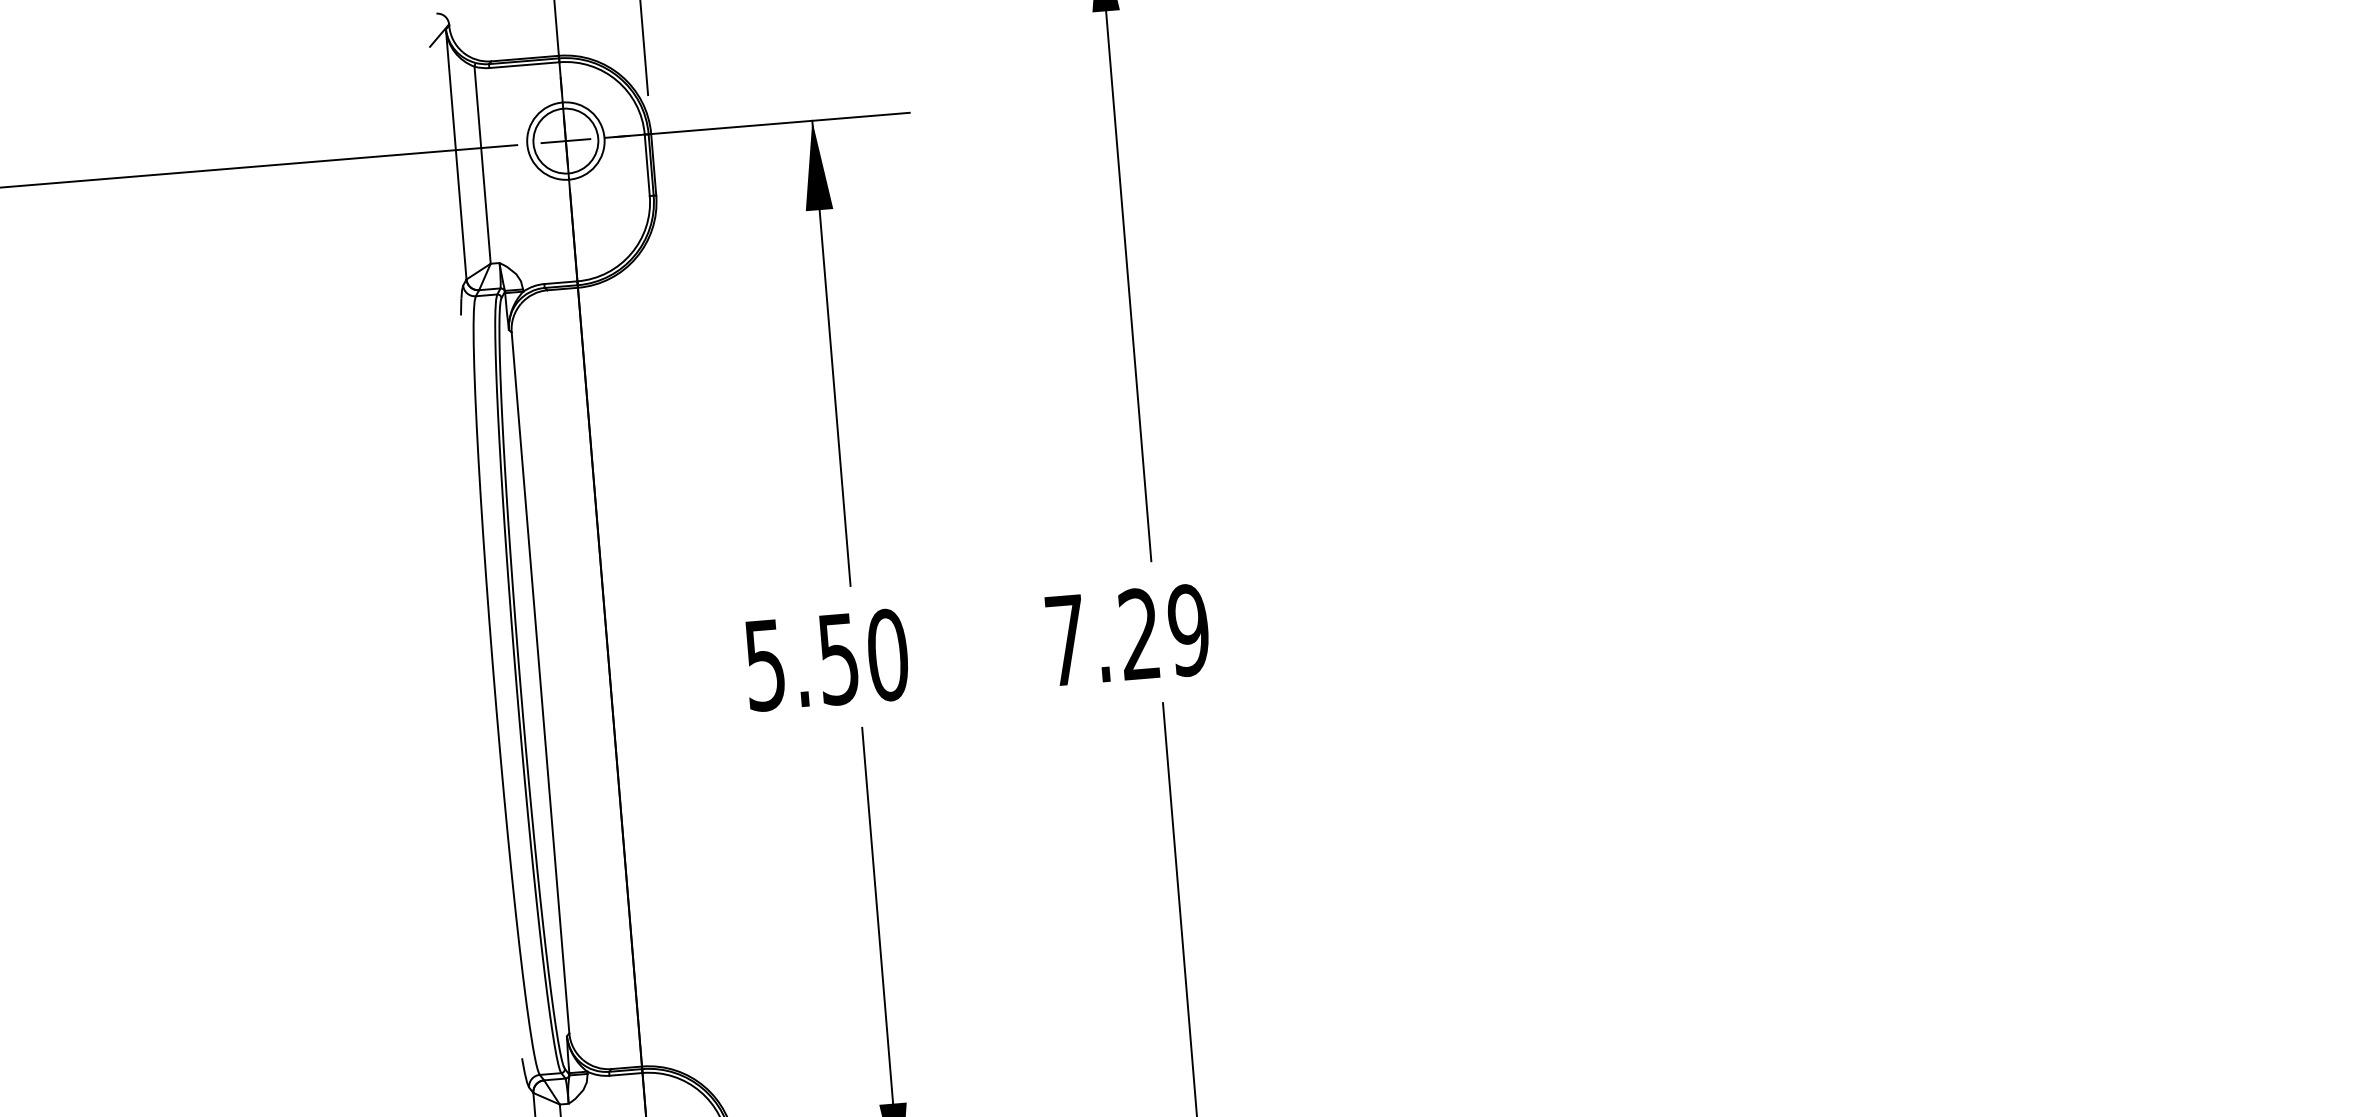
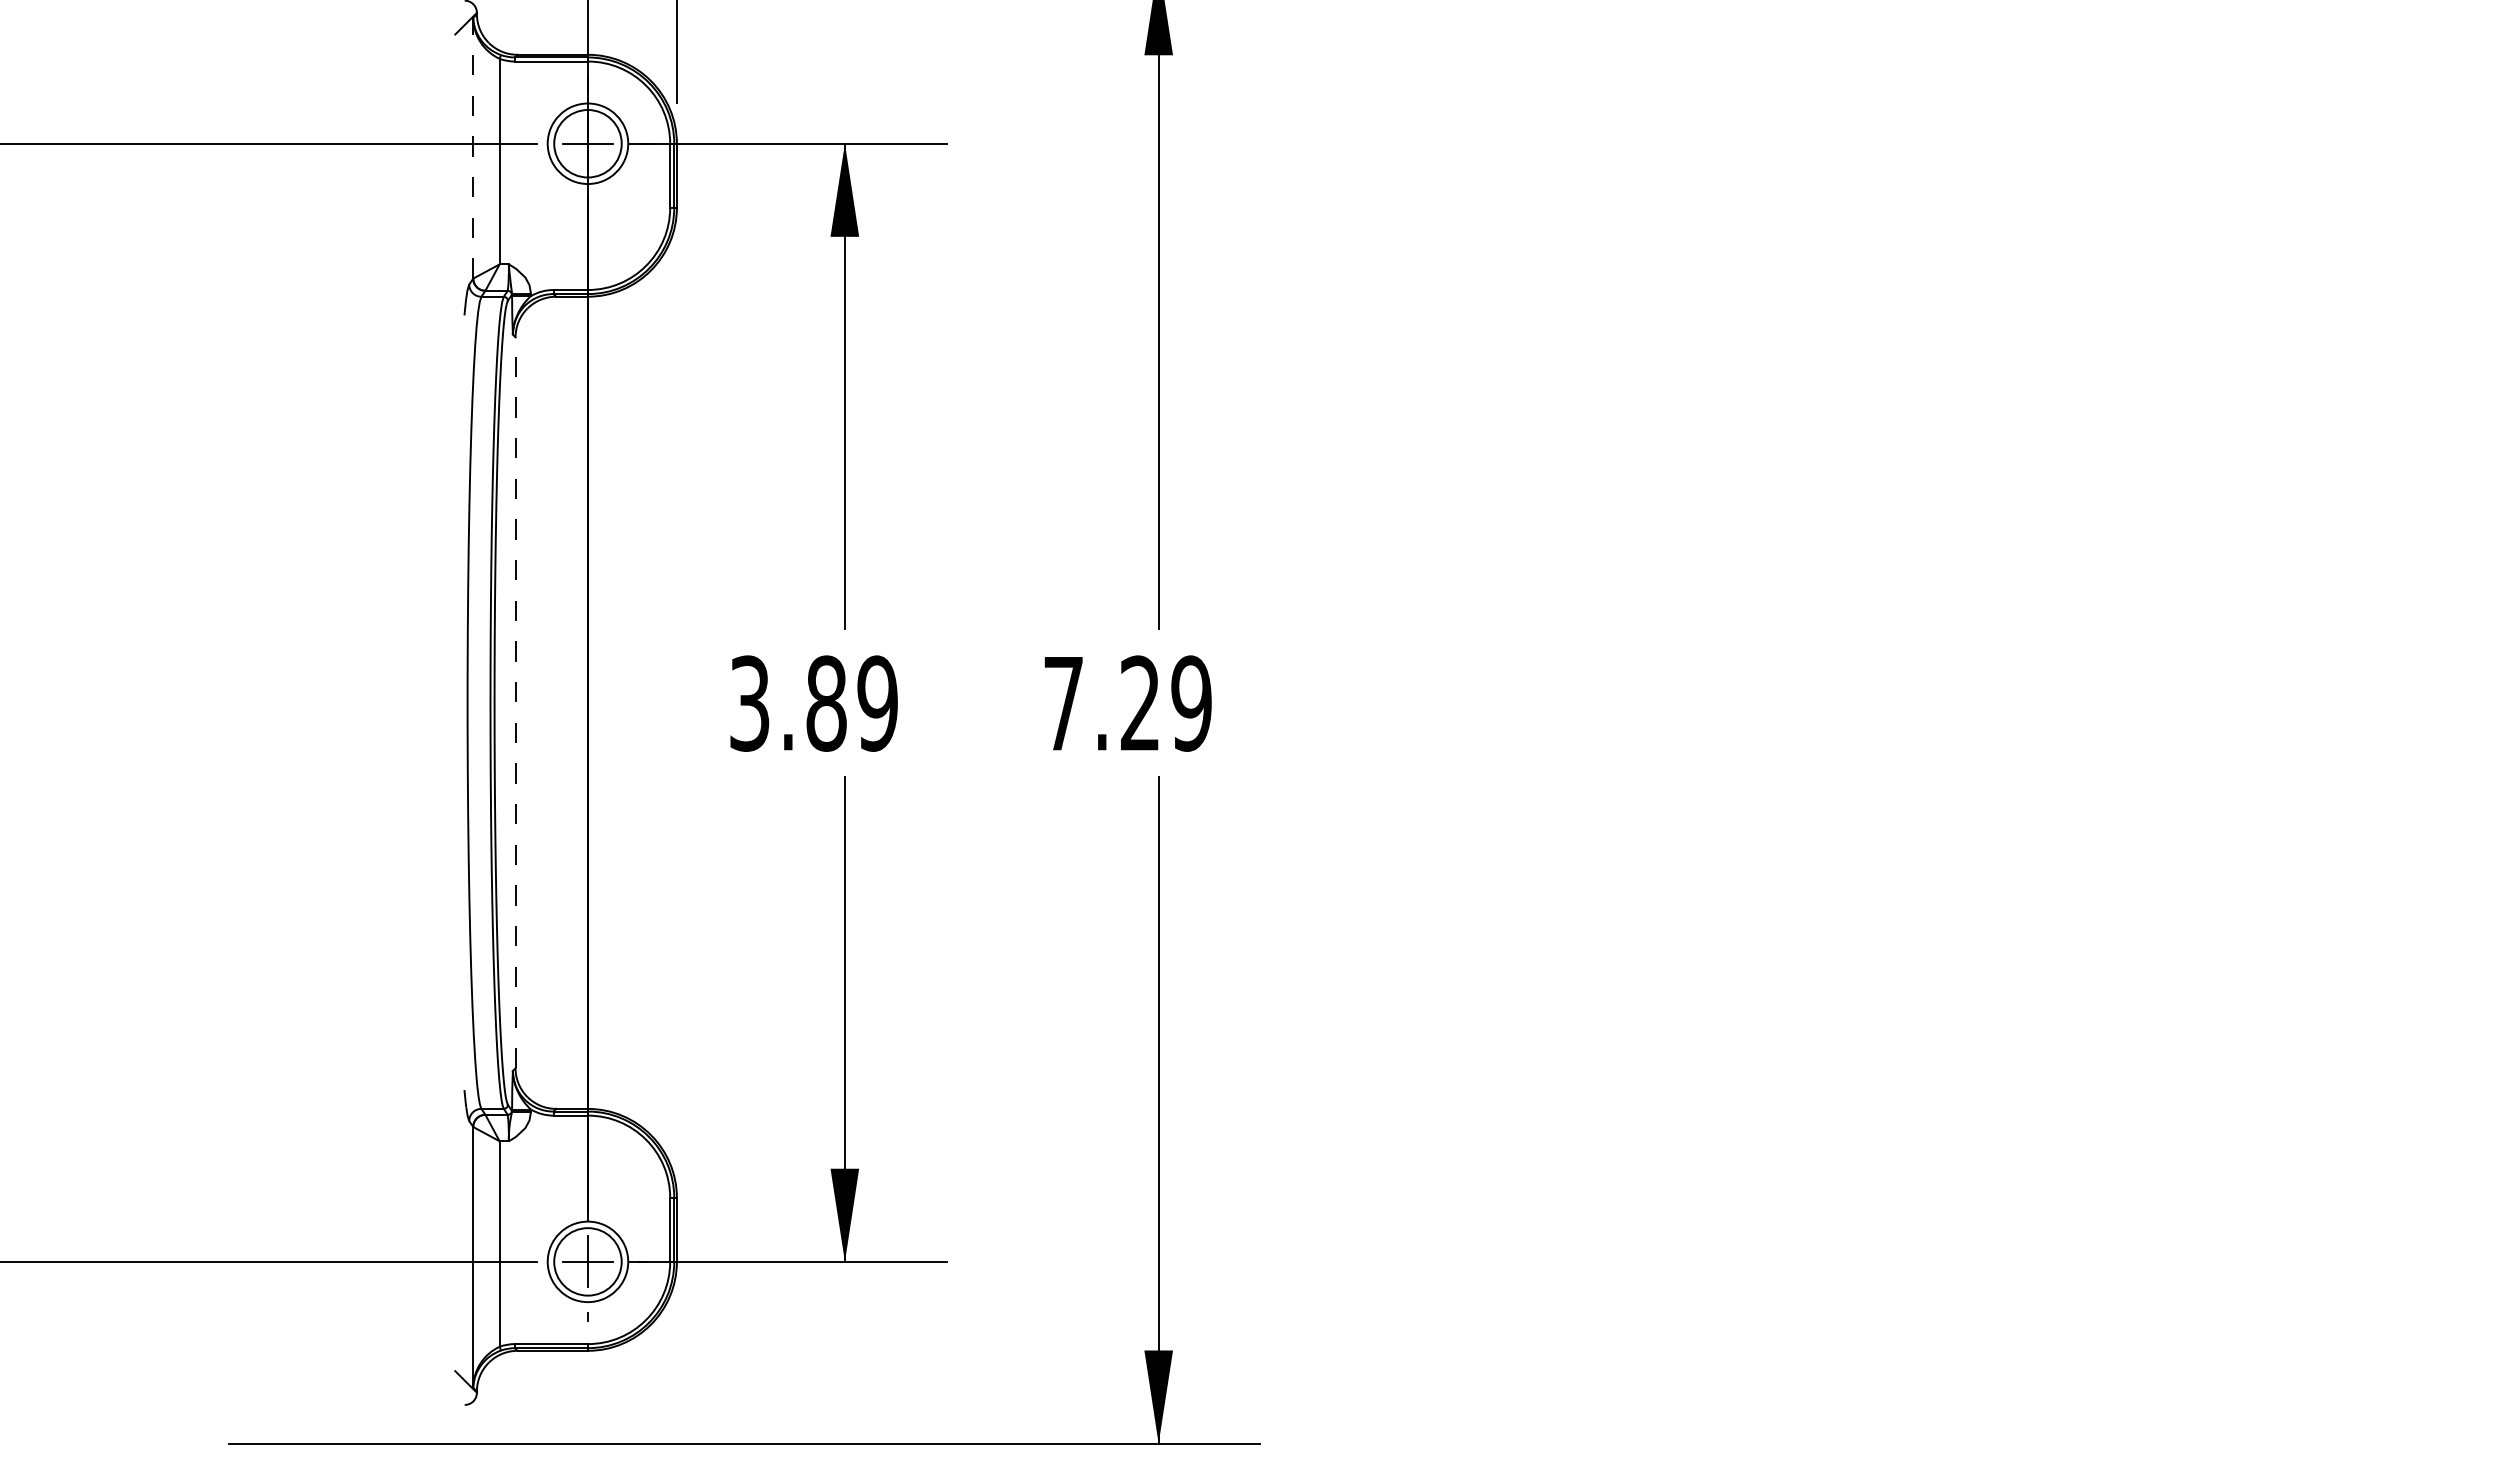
line: (456, 153) -> (473, 147), solid -> dashed
text: (827, 659) -> (814, 703), 5.50 -> 3.89
line: (540, 682) -> (515, 702), solid -> dashed

